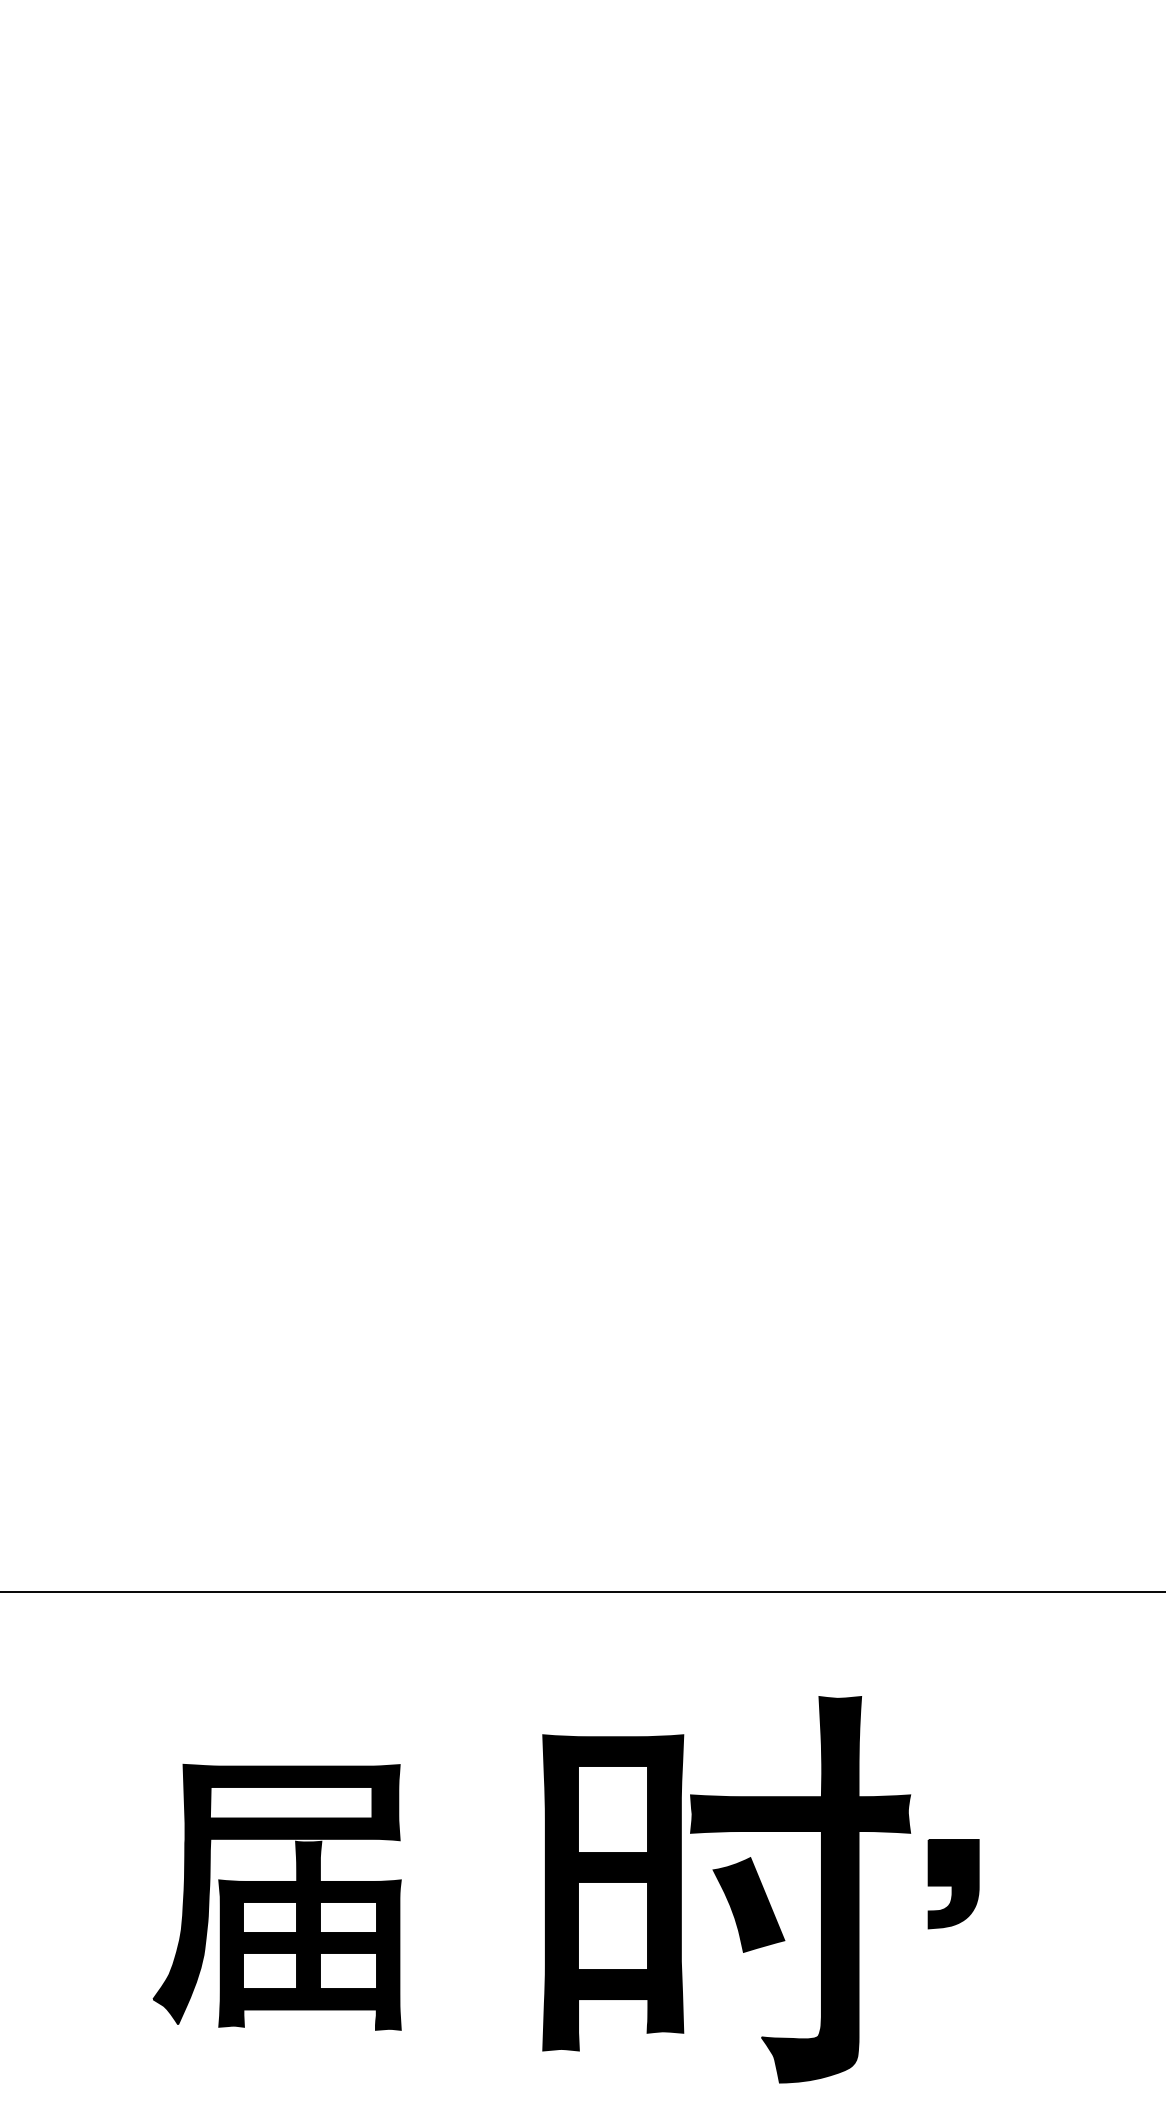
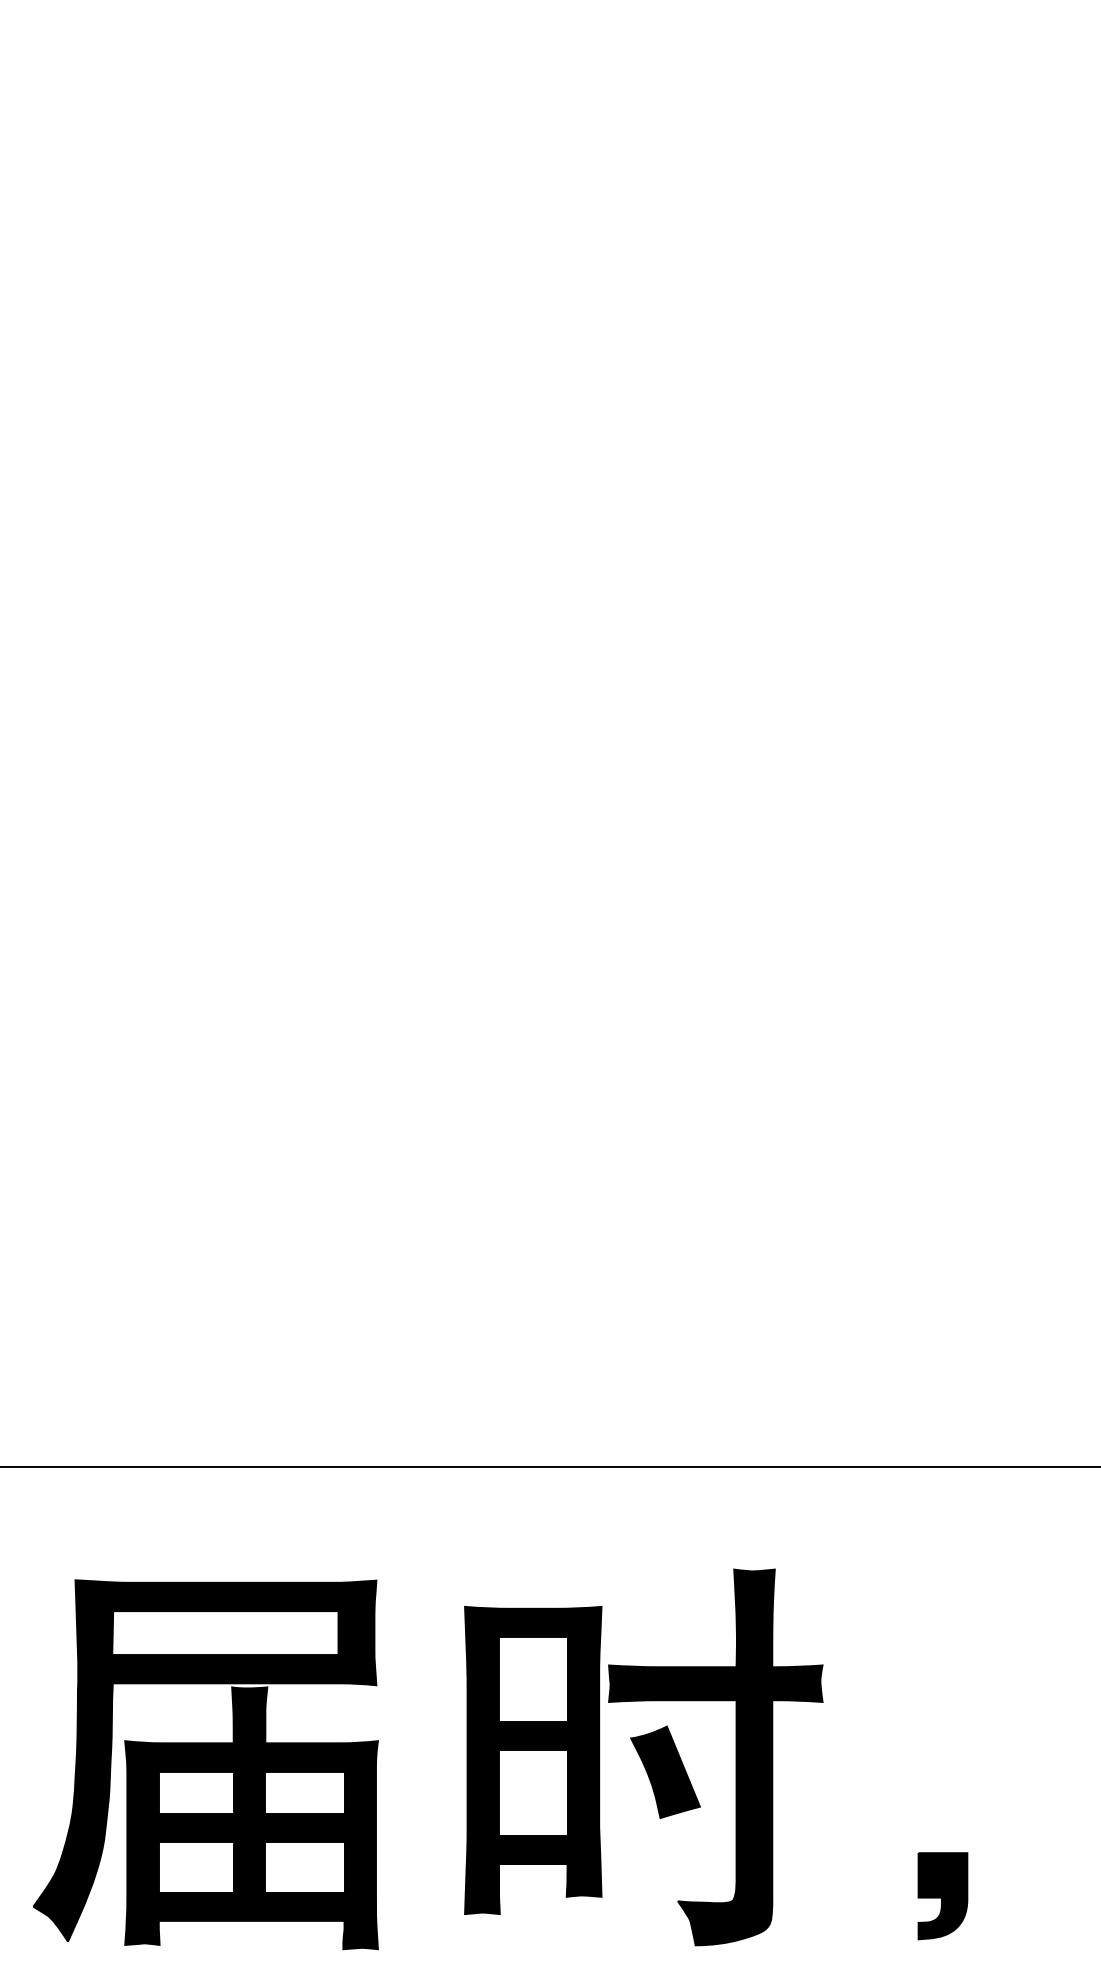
part: (953, 1884) -> (942, 1896), moved
part: (276, 1897) -> (205, 1764), size x1.43

